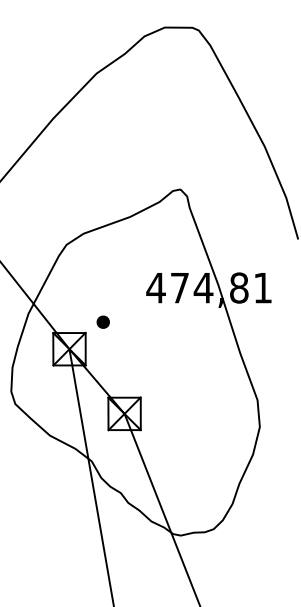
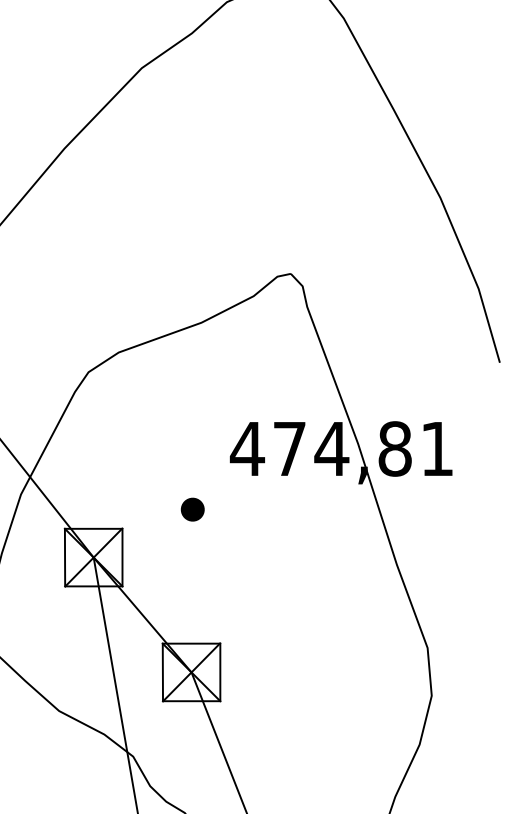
part: (102, 321) -> (191, 508), moved

